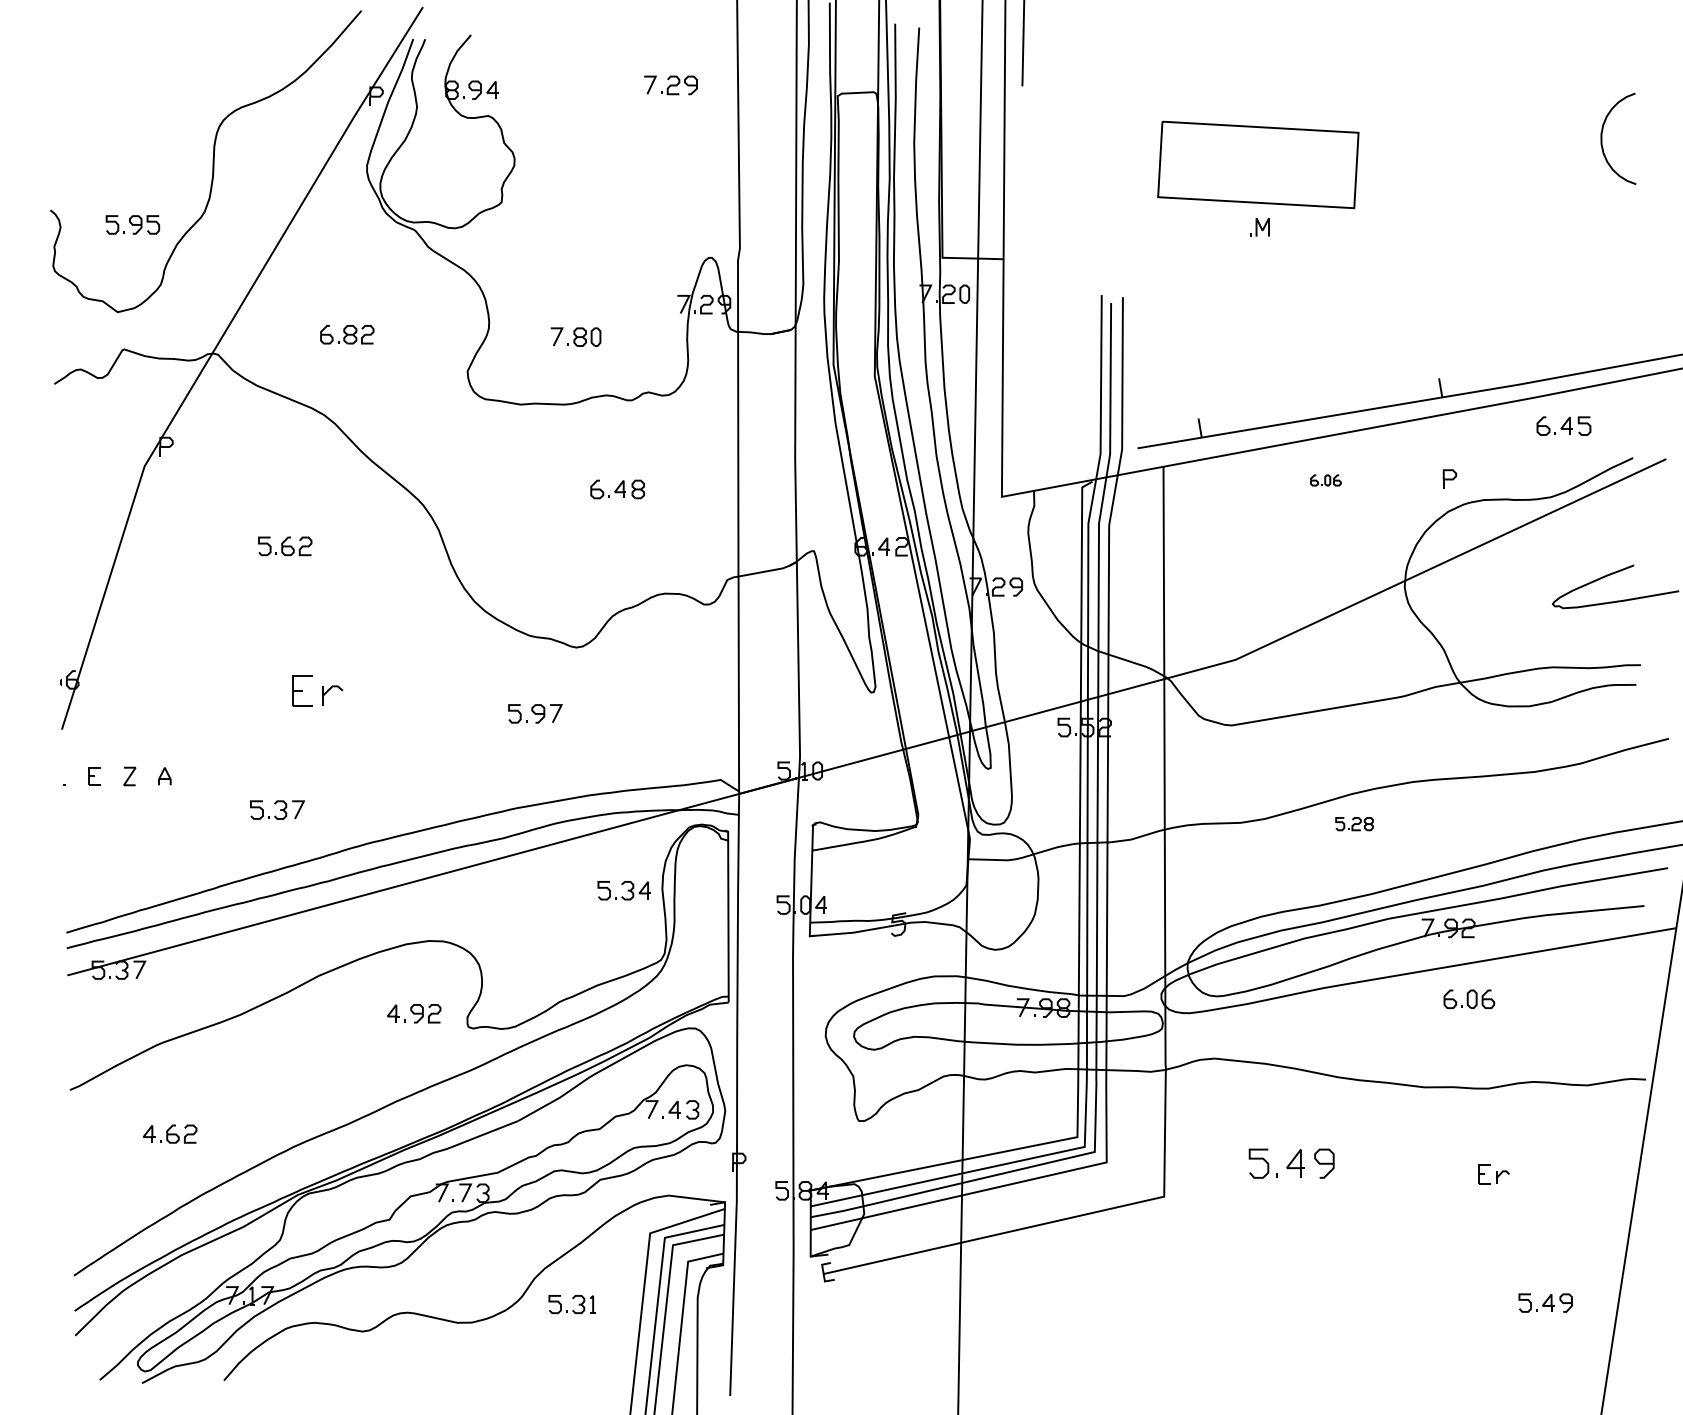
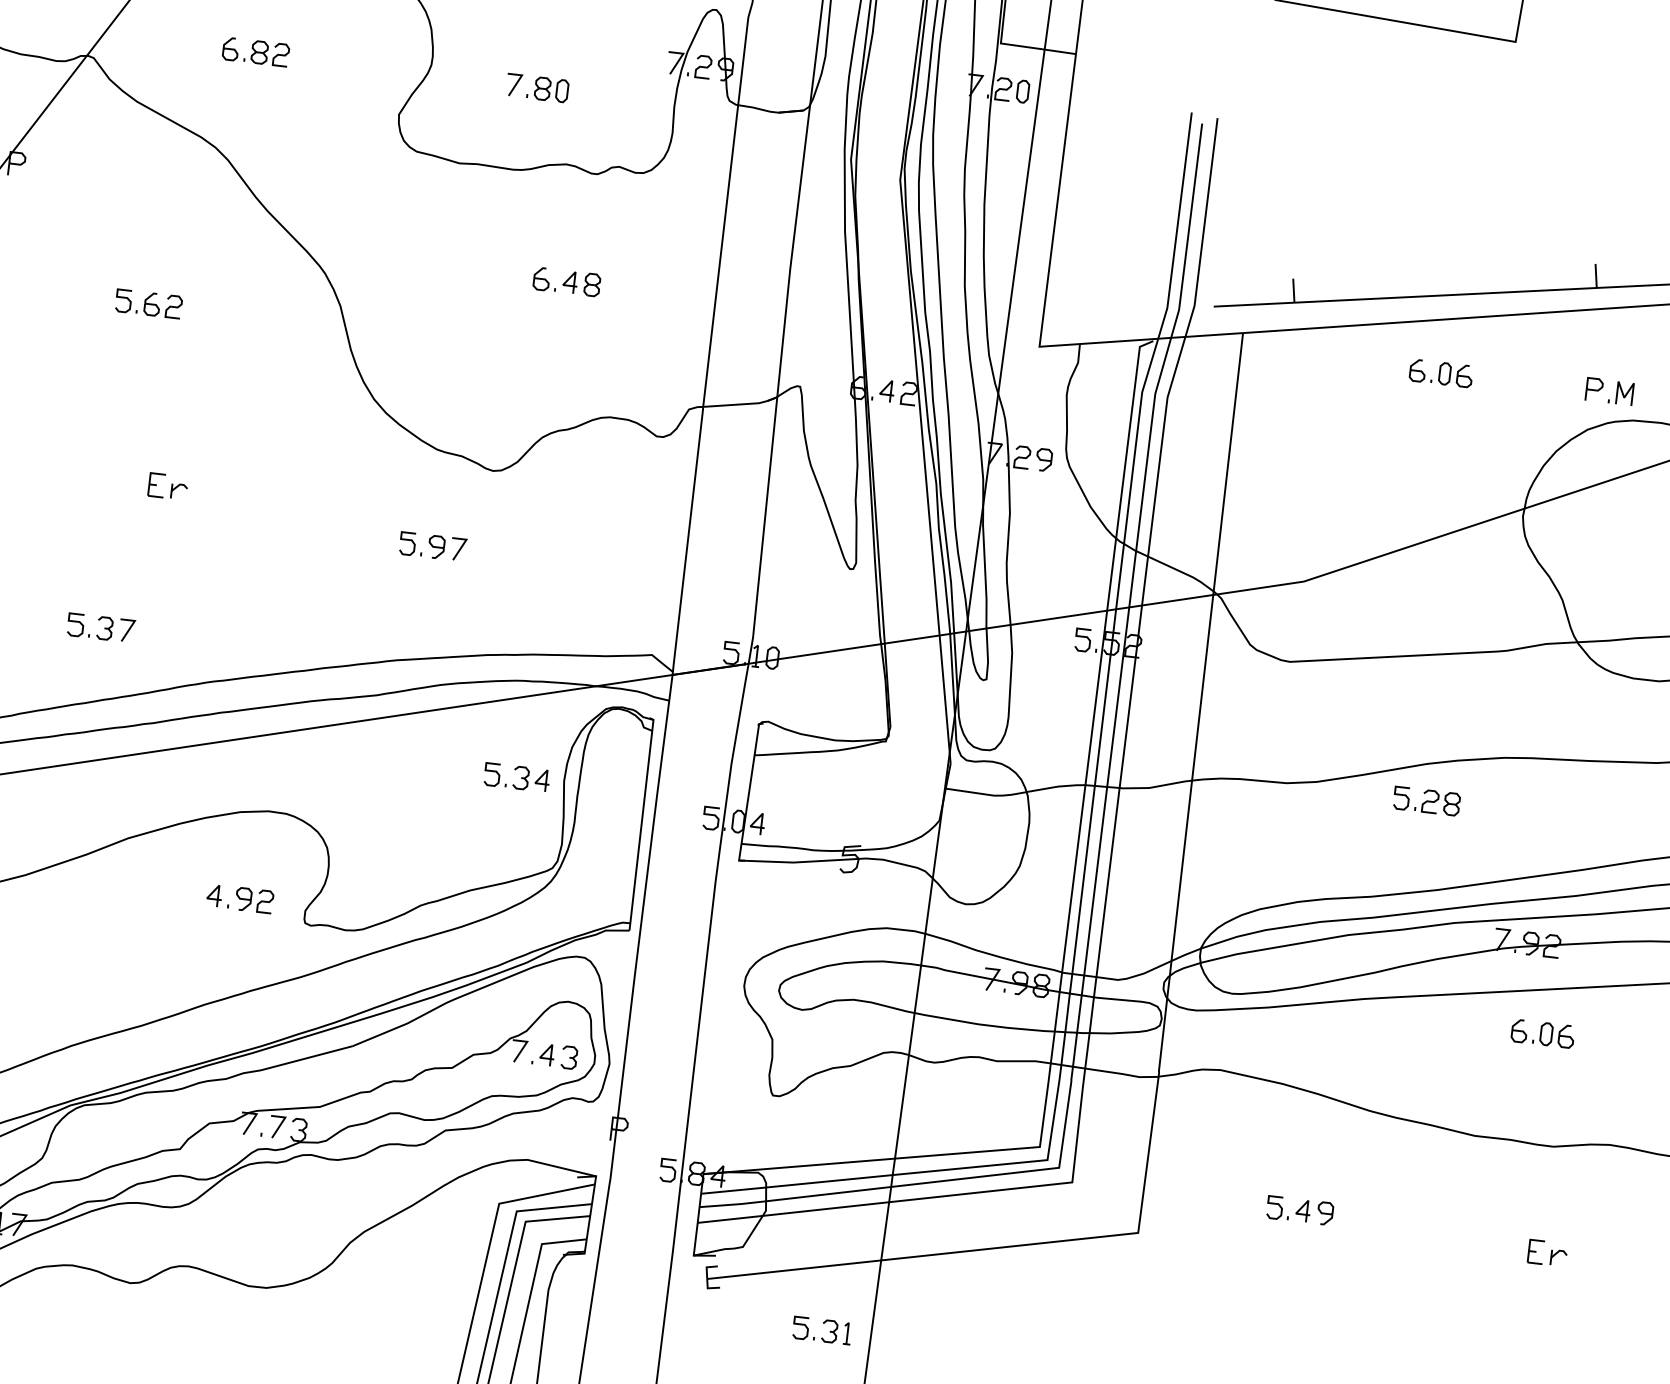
part: (1259, 226) -> (1621, 392), moved
part: (1325, 480) -> (1440, 373), size x1.67
part: (317, 690) -> (167, 486), size x0.62
part: (1354, 823) -> (1426, 800), size x1.43
part: (1291, 1163) -> (1299, 1210), size x0.62
part: (571, 1304) -> (820, 1330), moved

